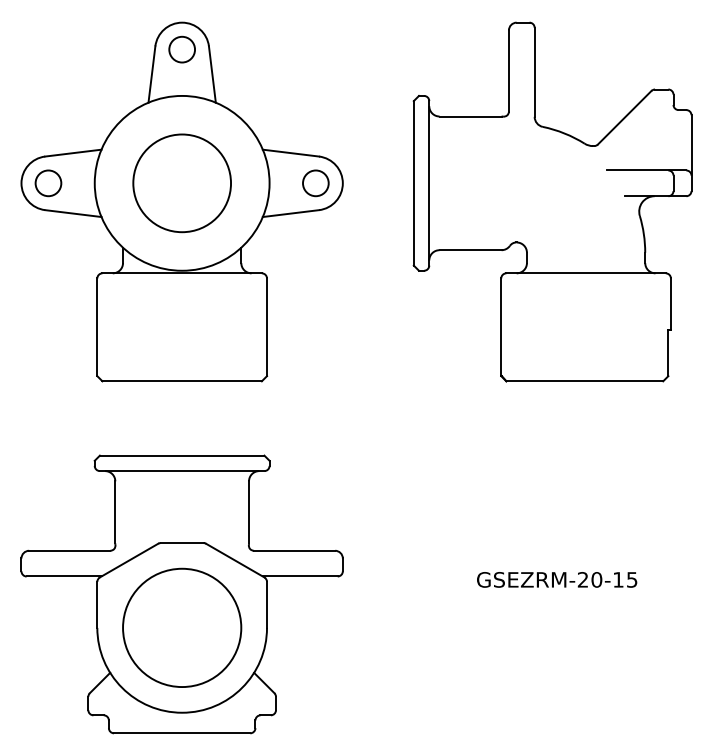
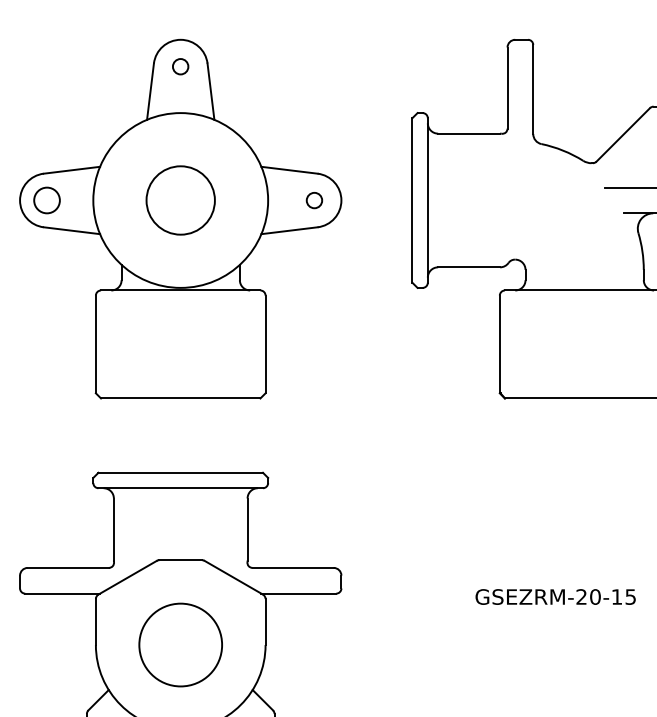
circle: (181, 49) -> (180, 66), size x0.6
circle: (182, 183) -> (181, 200), size x0.7
circle: (315, 183) -> (314, 200), size x0.6
circle: (182, 627) -> (181, 644), size x0.7

